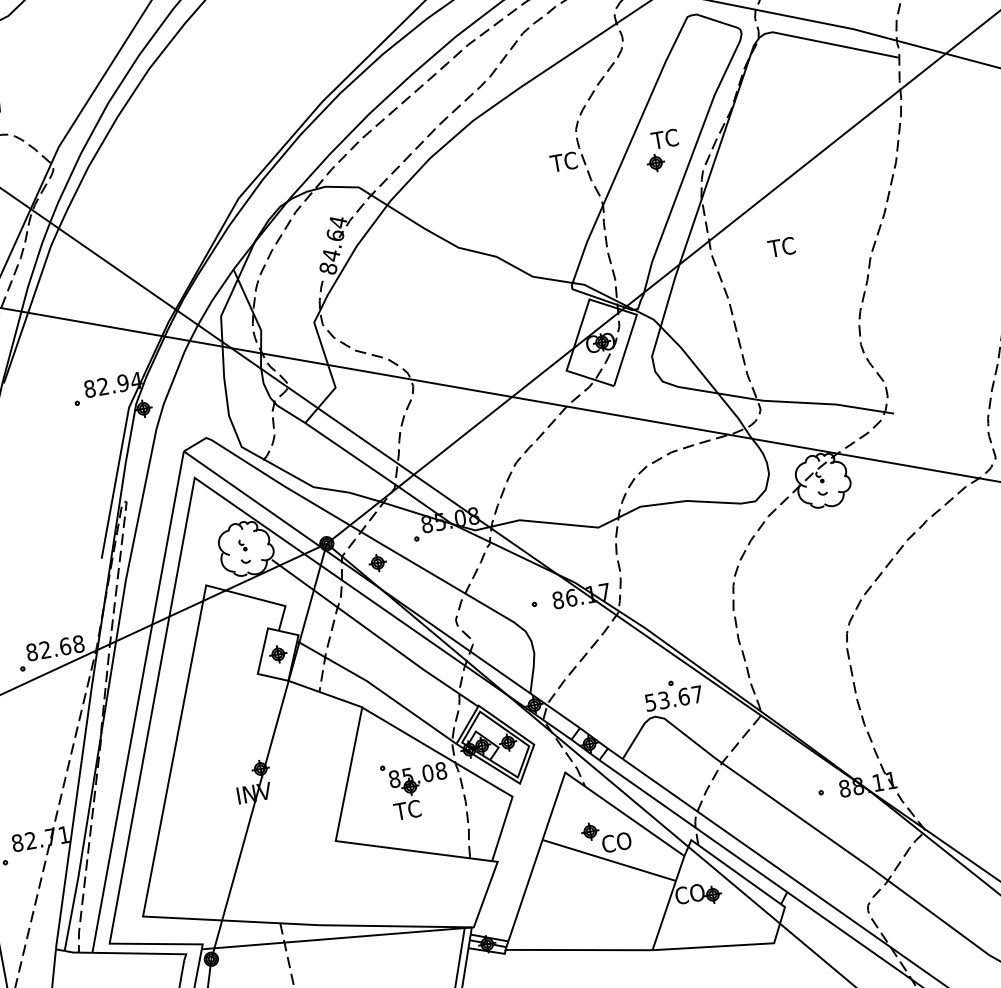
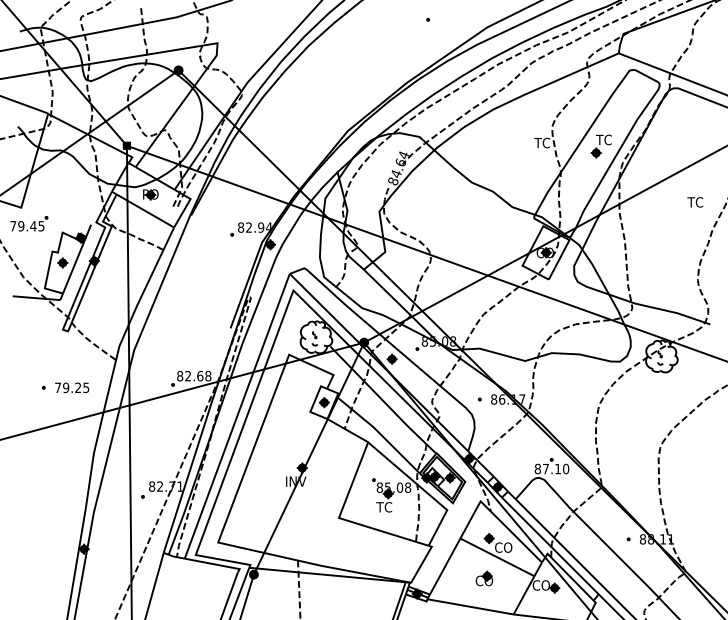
text: (781, 247) -> (695, 202), moved
text: (673, 697) -> (551, 468), 53.67 -> 87.10
part: (593, 899) -> (484, 578), added

